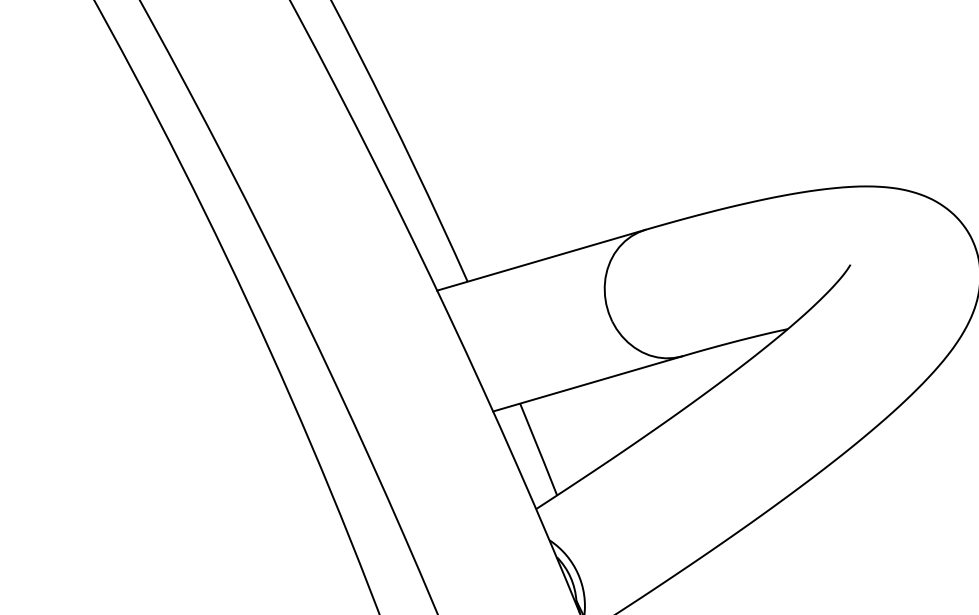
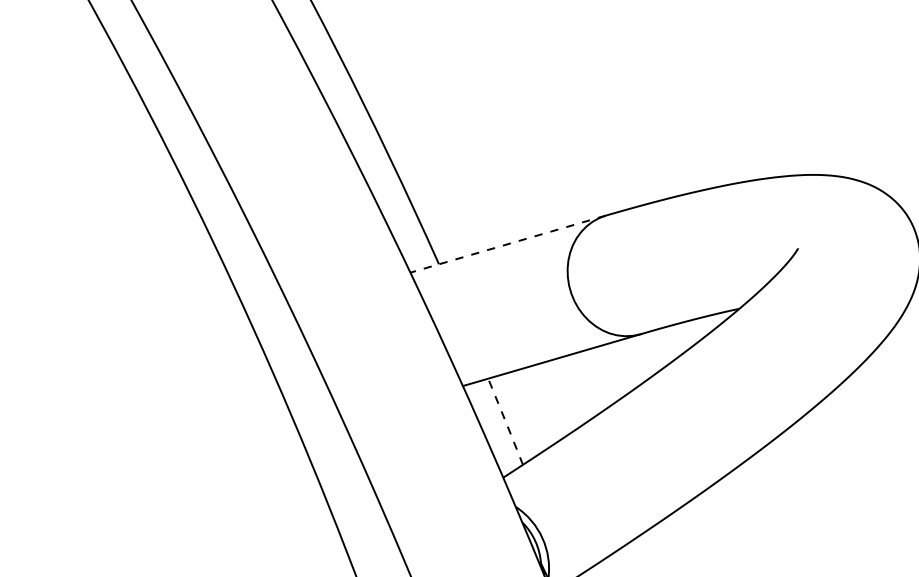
line: (540, 260) -> (507, 244), solid -> dashed
line: (538, 449) -> (505, 421), solid -> dashed

